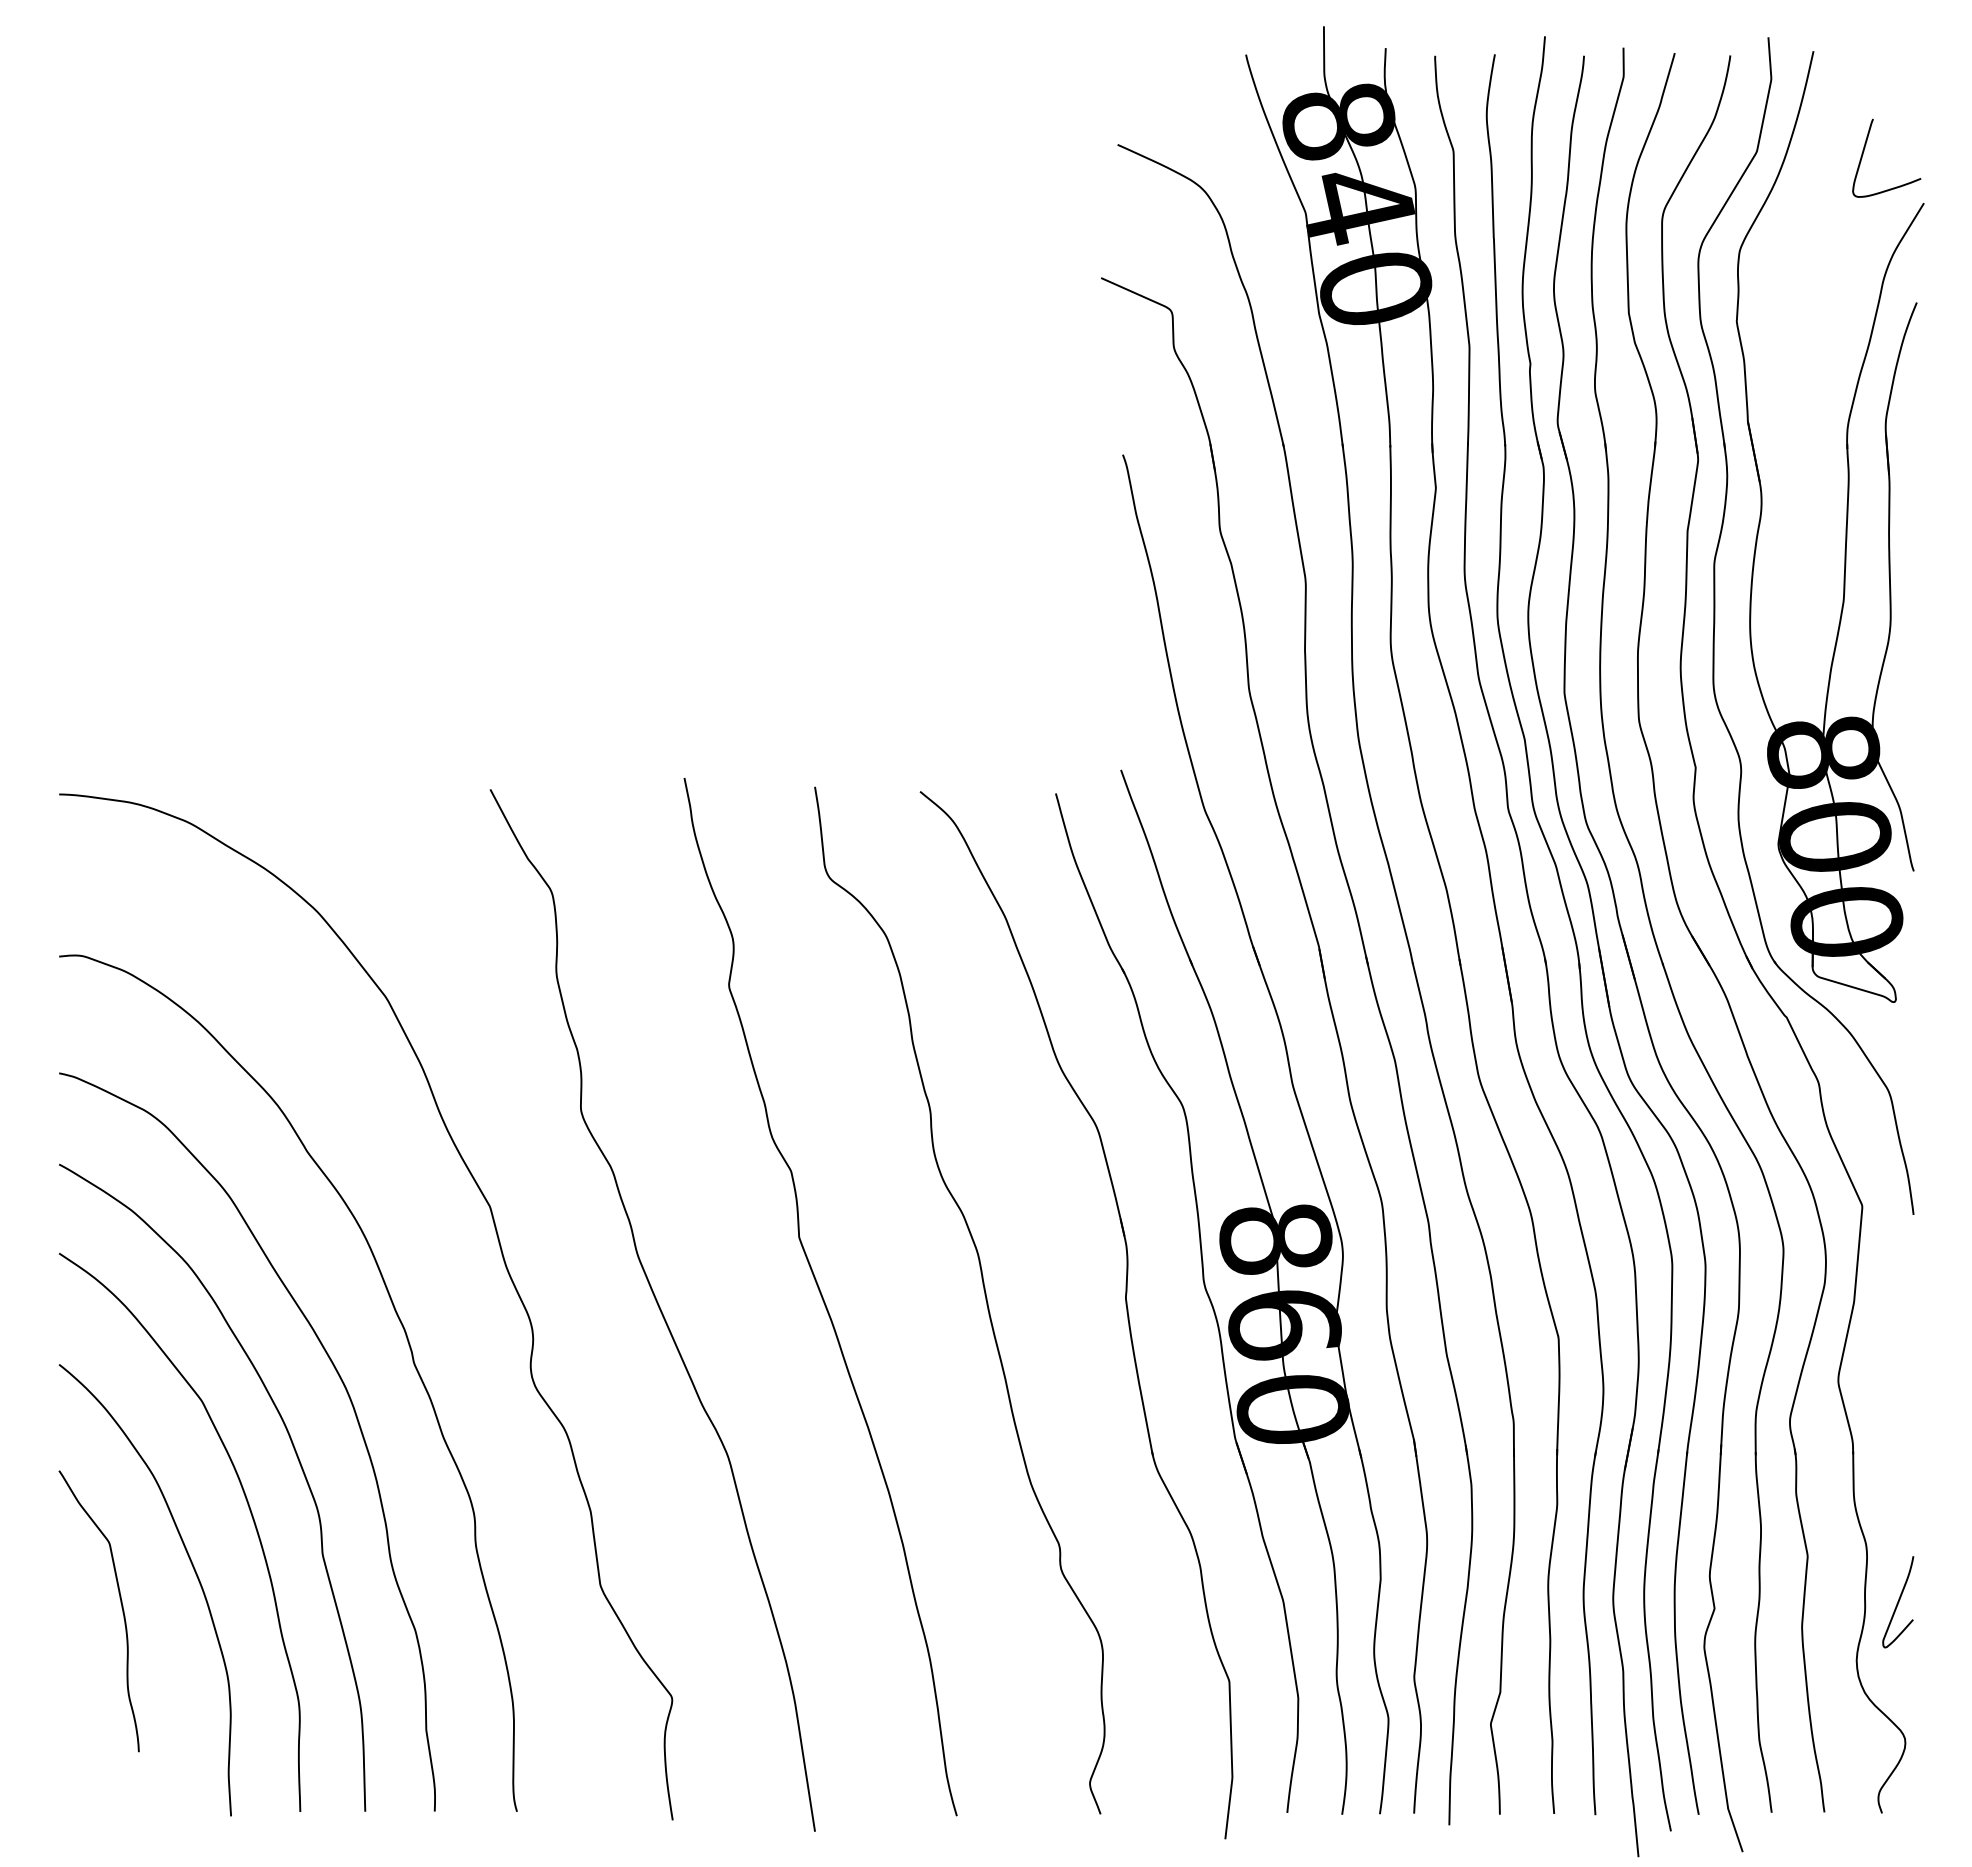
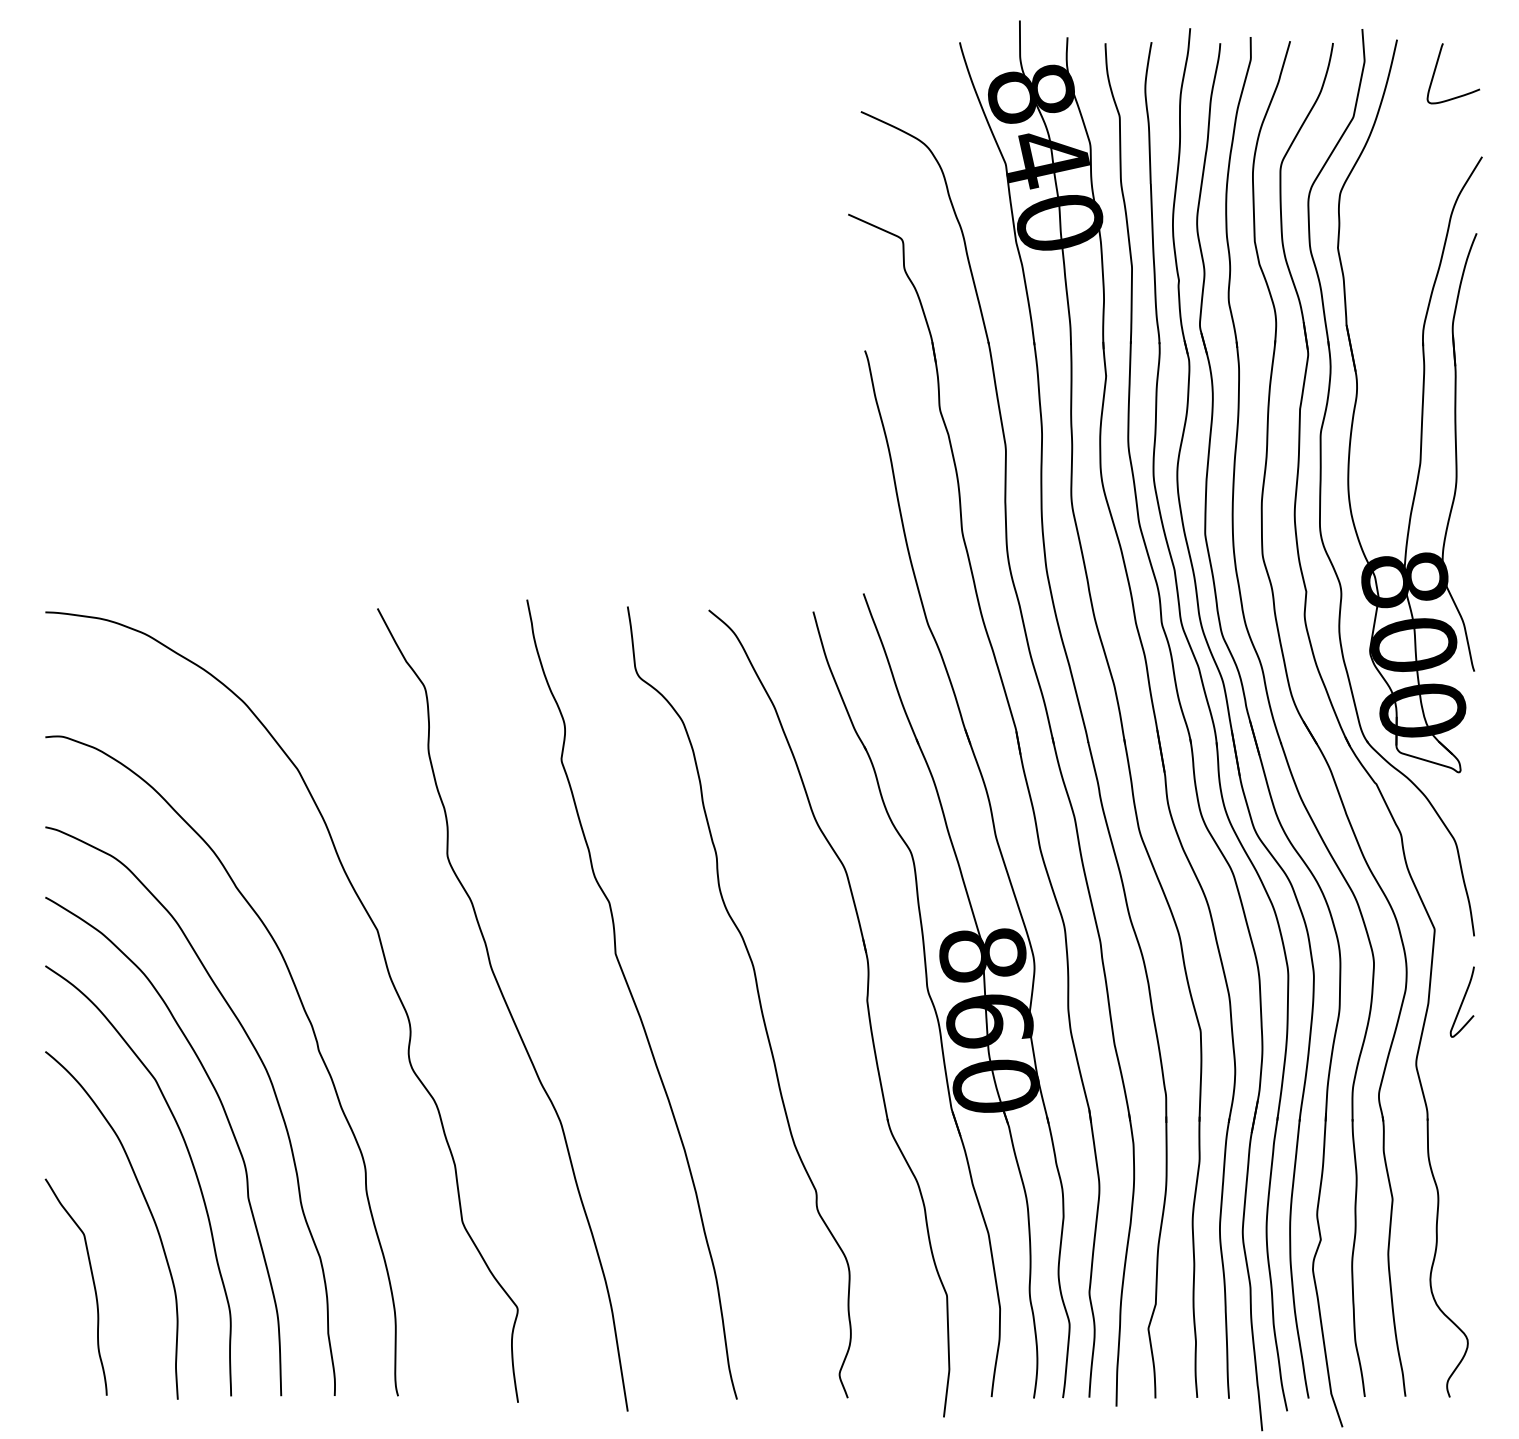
curve: (1864, 151) -> (1436, 68), moved
curve: (1898, 1602) -> (1462, 1002), moved
curve: (121, 1608) -> (93, 1285), moved

